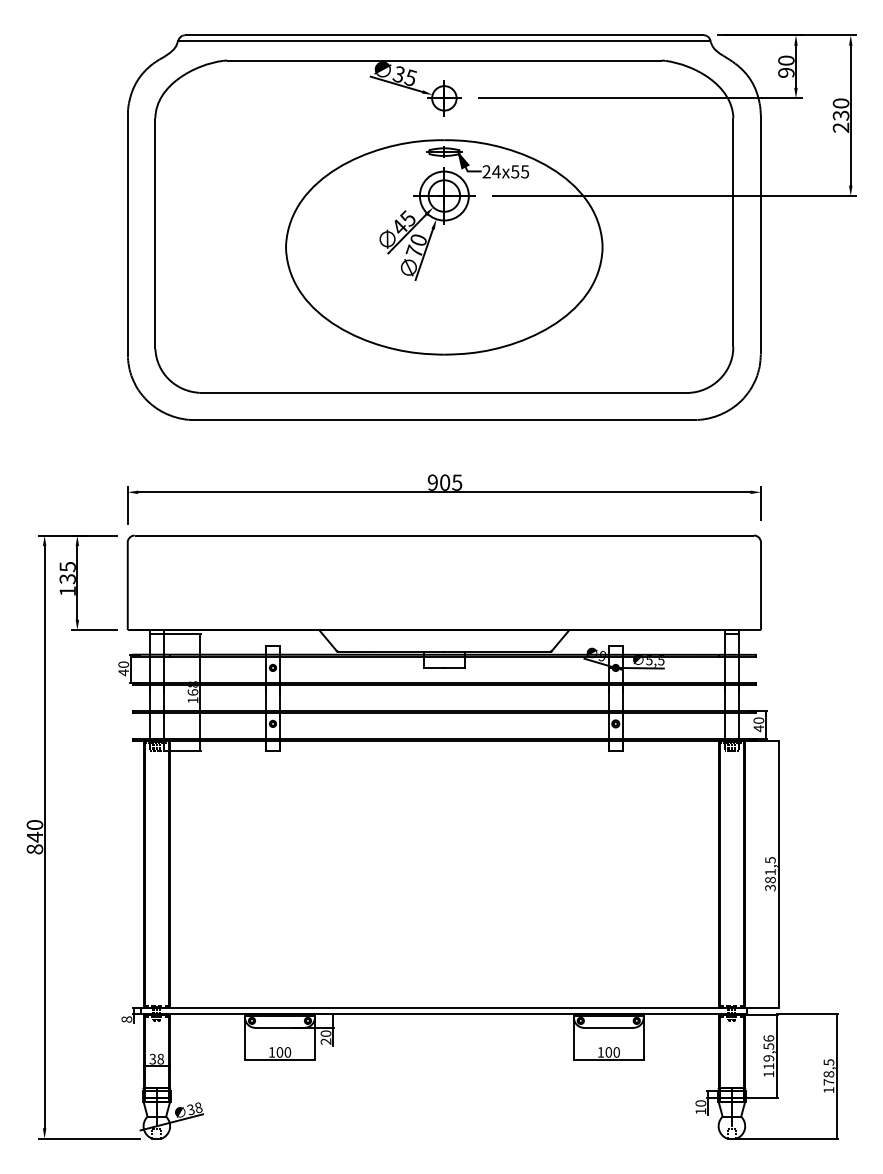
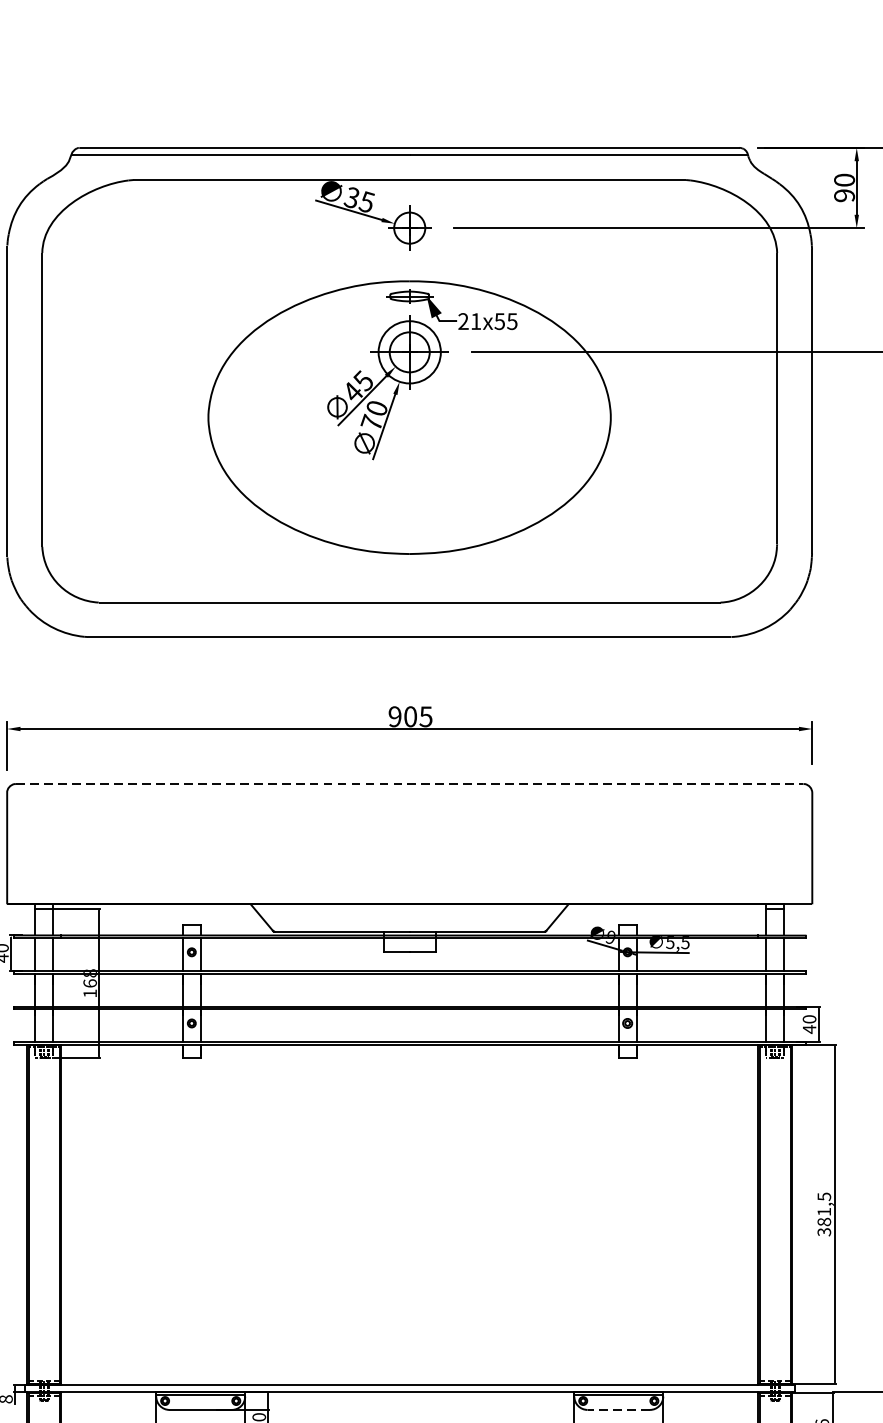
text: (496, 171) -> (475, 321), 24x55 -> 21x55
line: (444, 535) -> (409, 783), solid -> dashed
line: (608, 1027) -> (618, 1409), solid -> dashed

